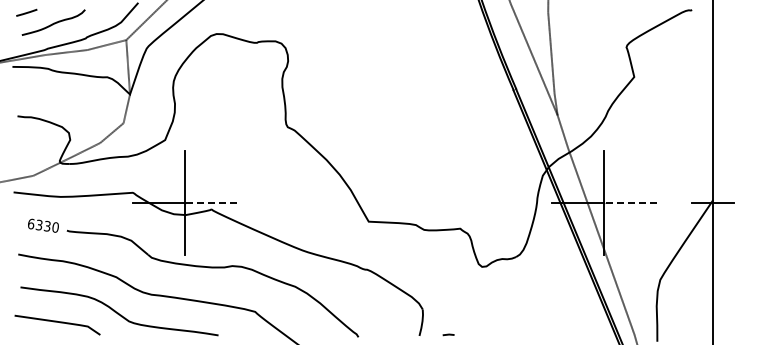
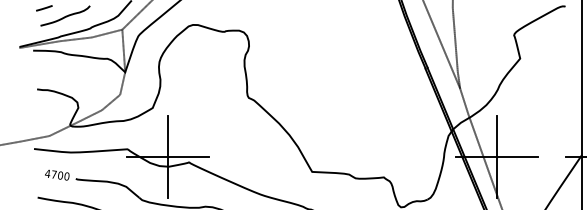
line: (210, 202) -> (188, 156), dashed -> solid
line: (629, 202) -> (516, 156), dashed -> solid
text: (38, 224) -> (53, 174), 6330 -> 4700

